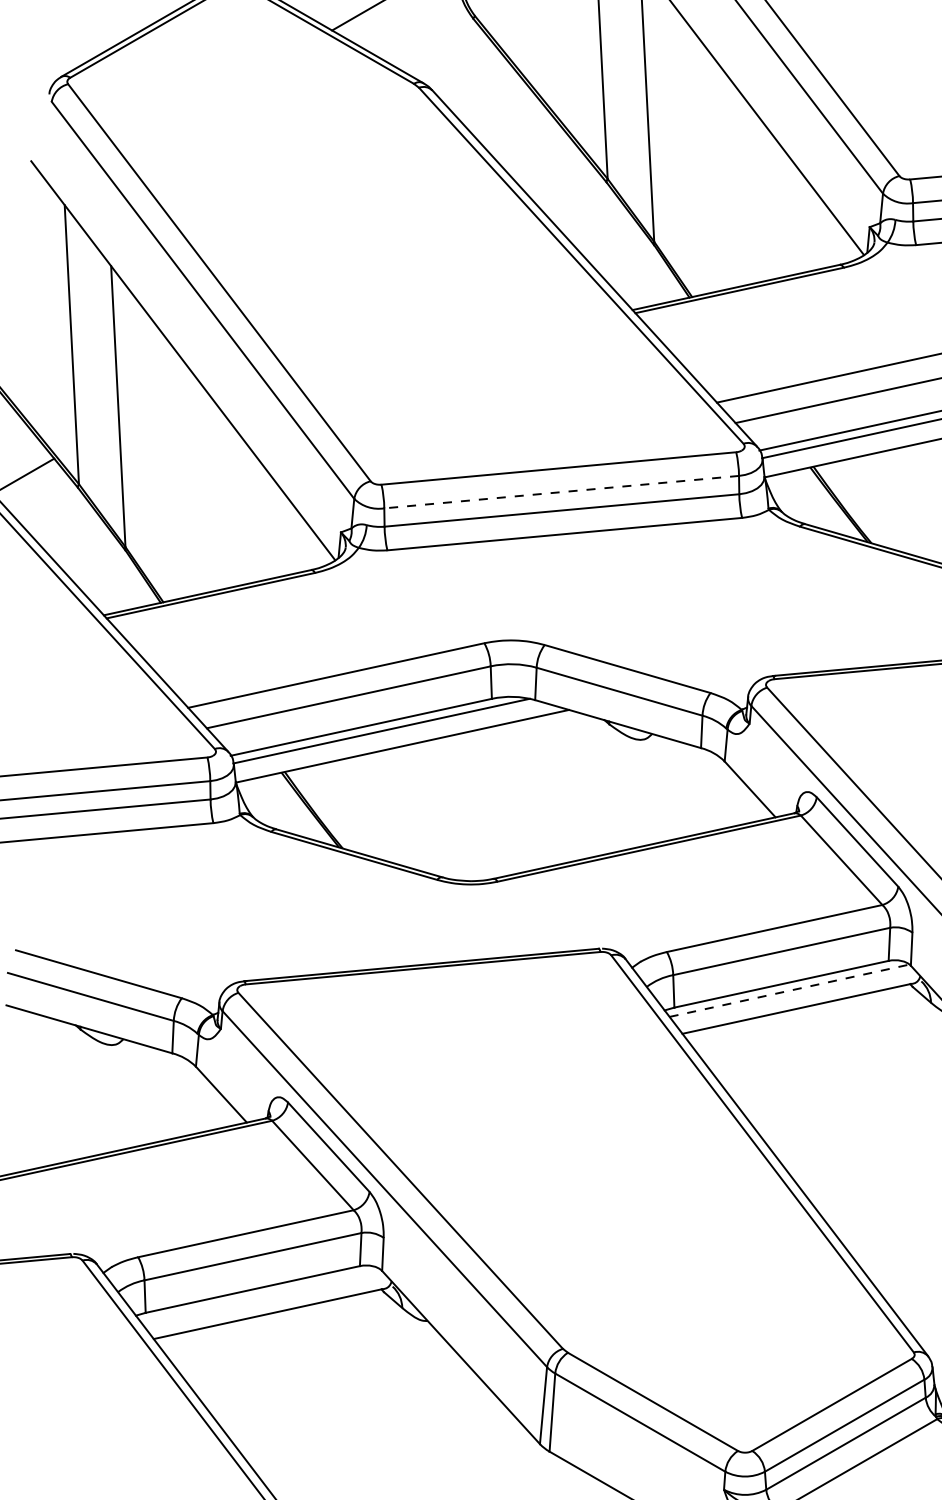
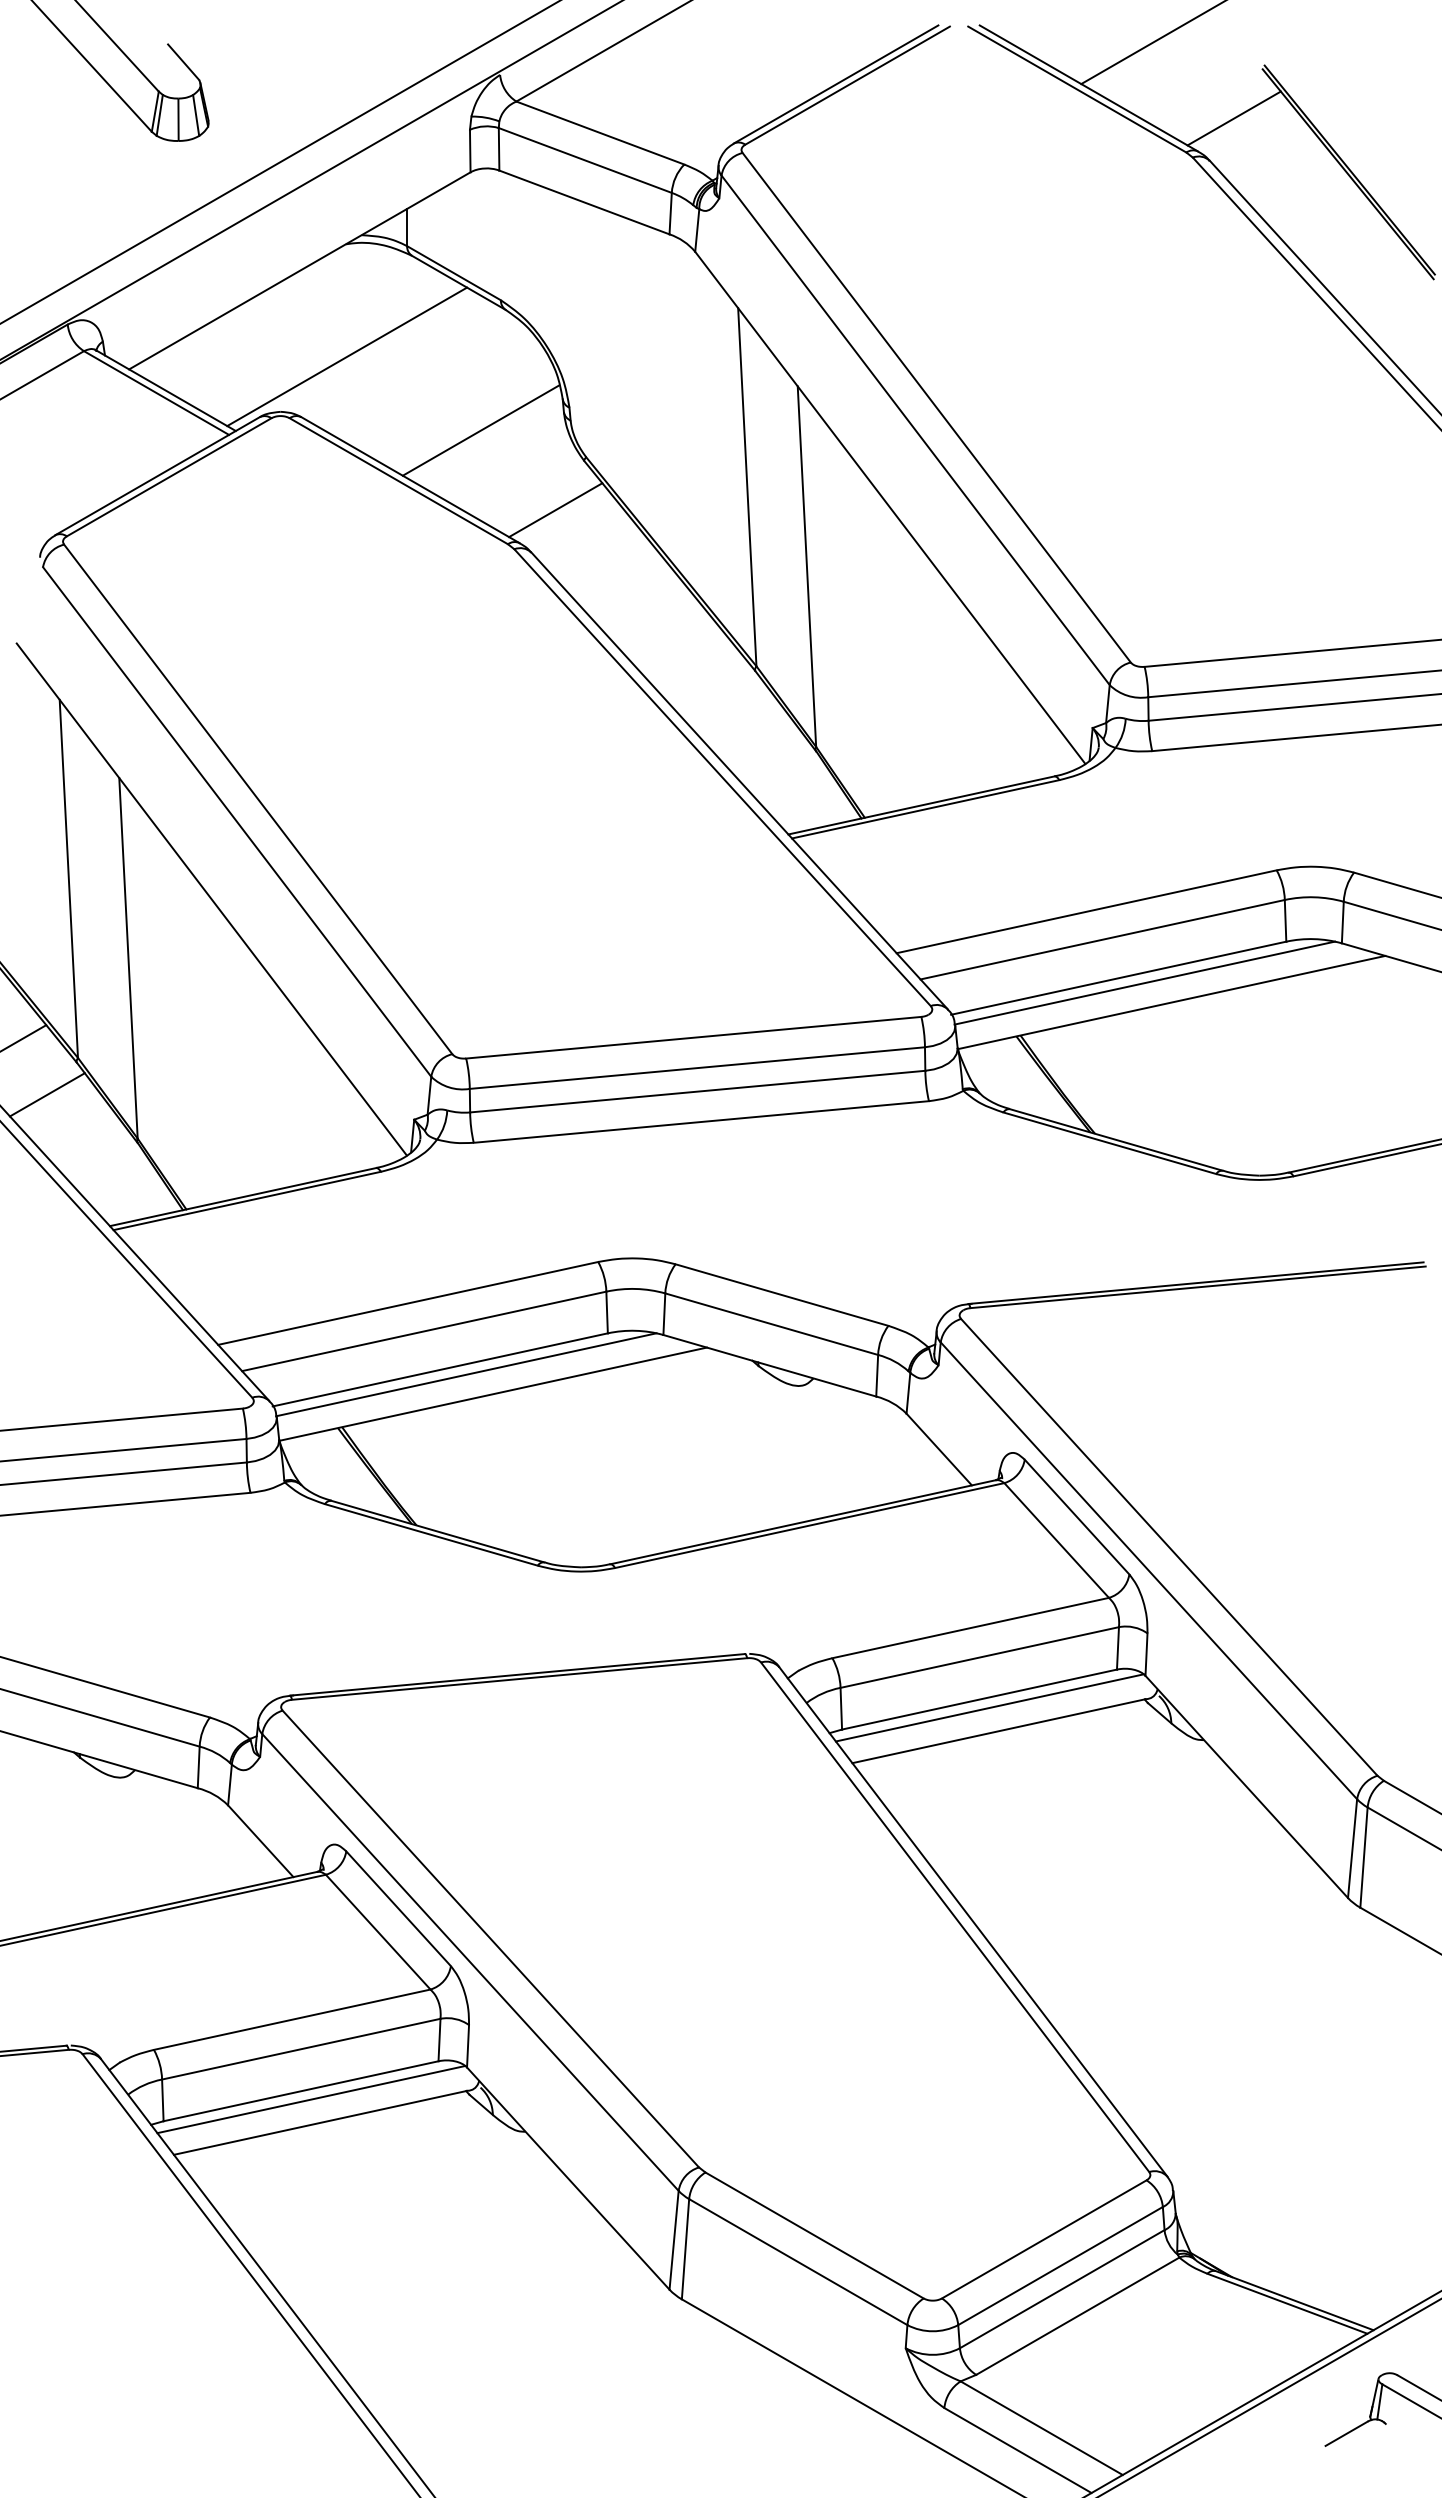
line: (451, 57) -> (555, 510), added
line: (561, 492) -> (697, 1068), dashed -> solid
line: (54, 512) -> (46, 1094), added
line: (789, 990) -> (989, 1707), dashed -> solid
line: (260, 1295) -> (311, 2099), added

